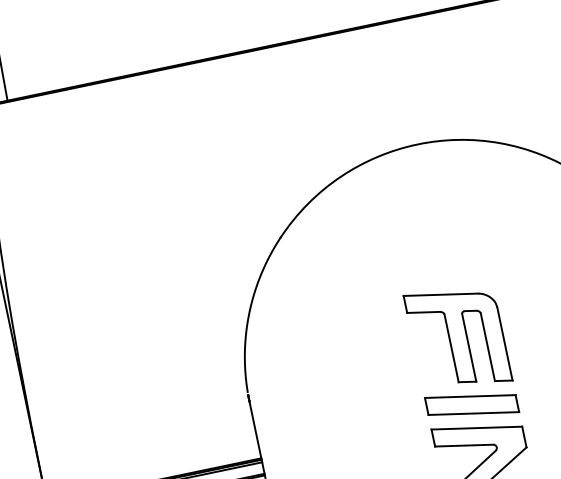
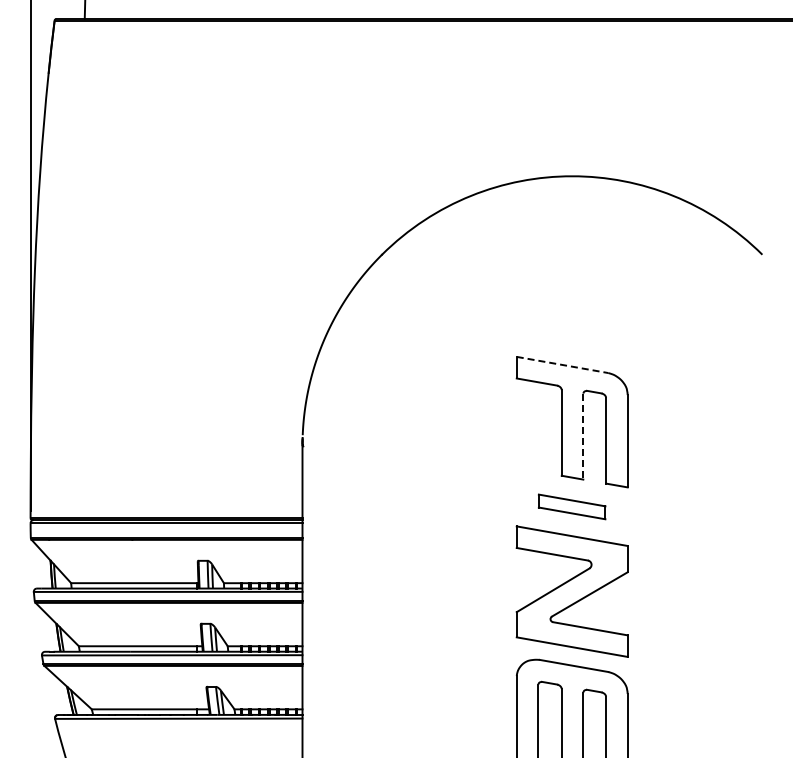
line: (441, 295) -> (563, 365), solid -> dashed
line: (469, 347) -> (583, 436), solid -> dashed
part: (471, 404) -> (571, 506), size x0.6

